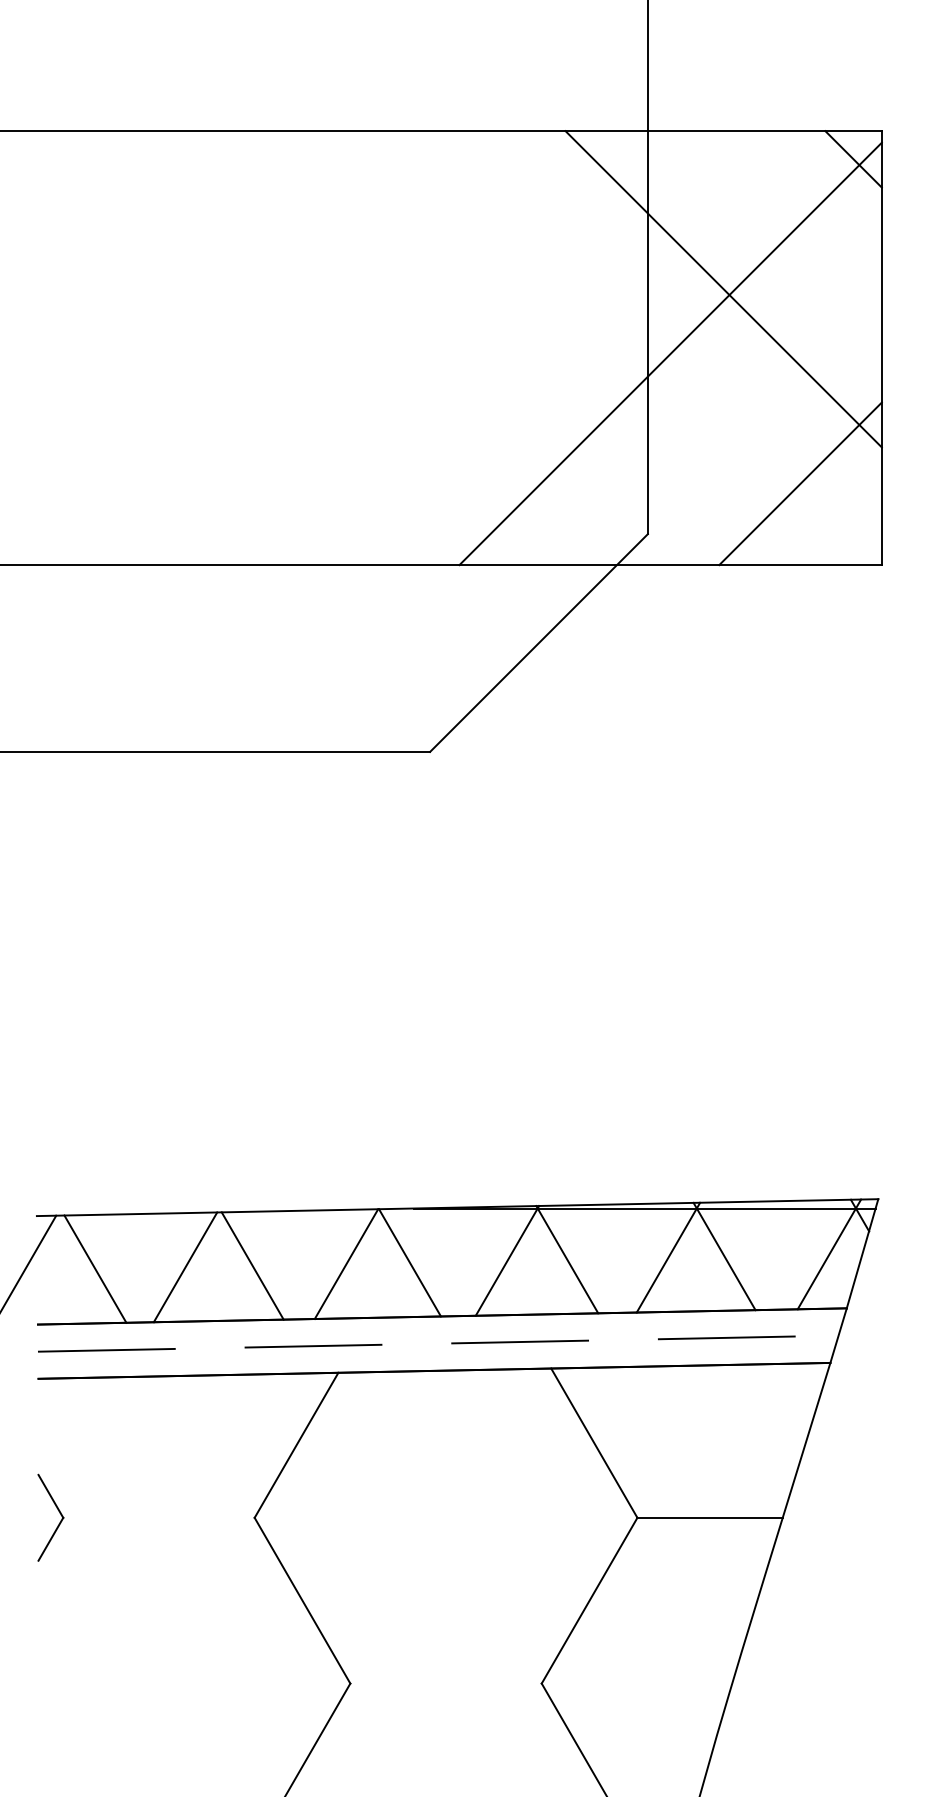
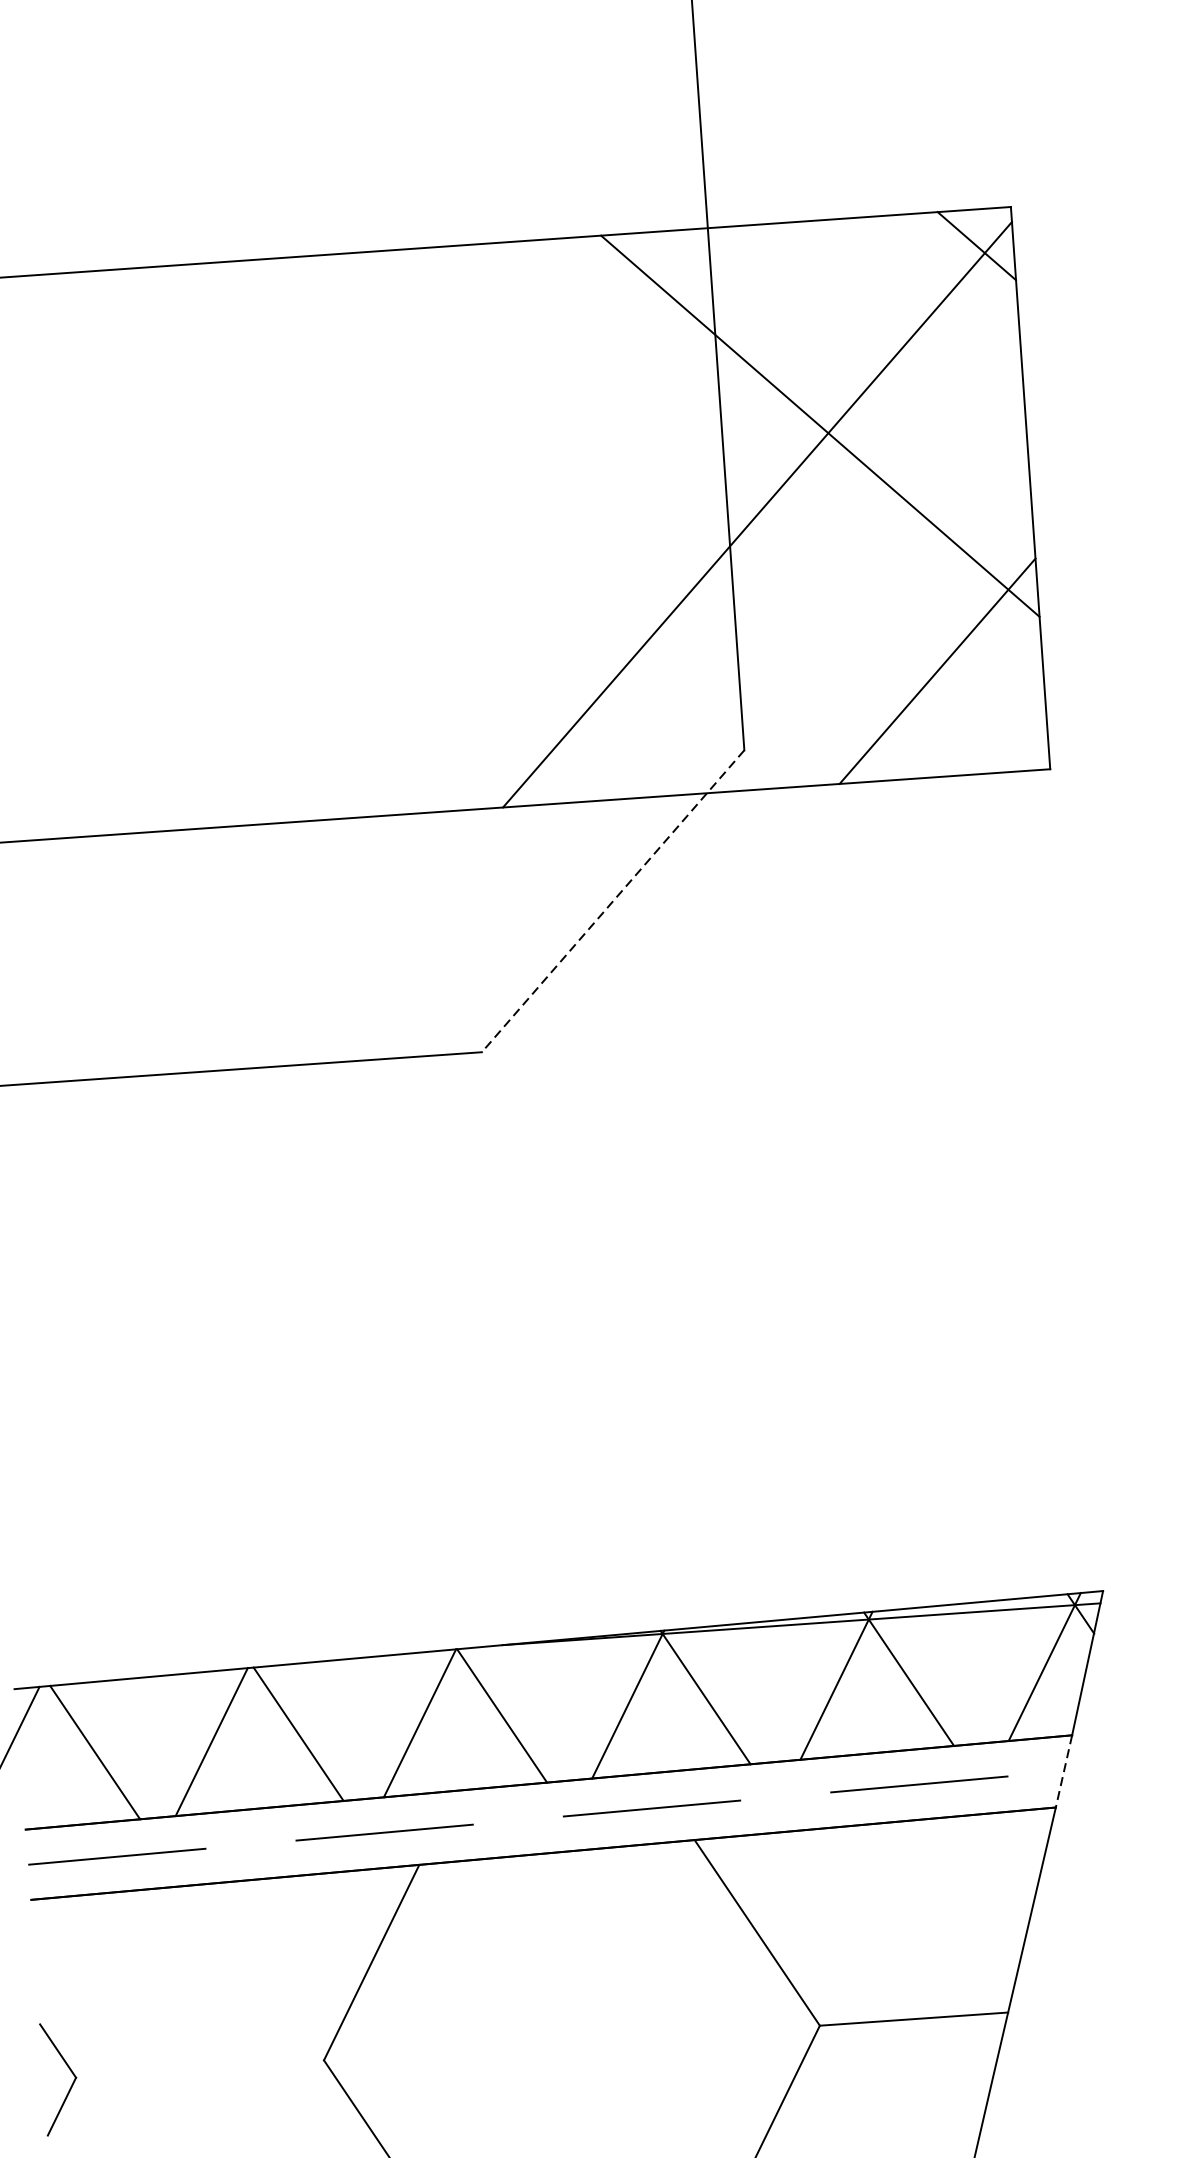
line: (538, 643) -> (612, 901), solid -> dashed
line: (838, 1336) -> (1063, 1772), solid -> dashed

